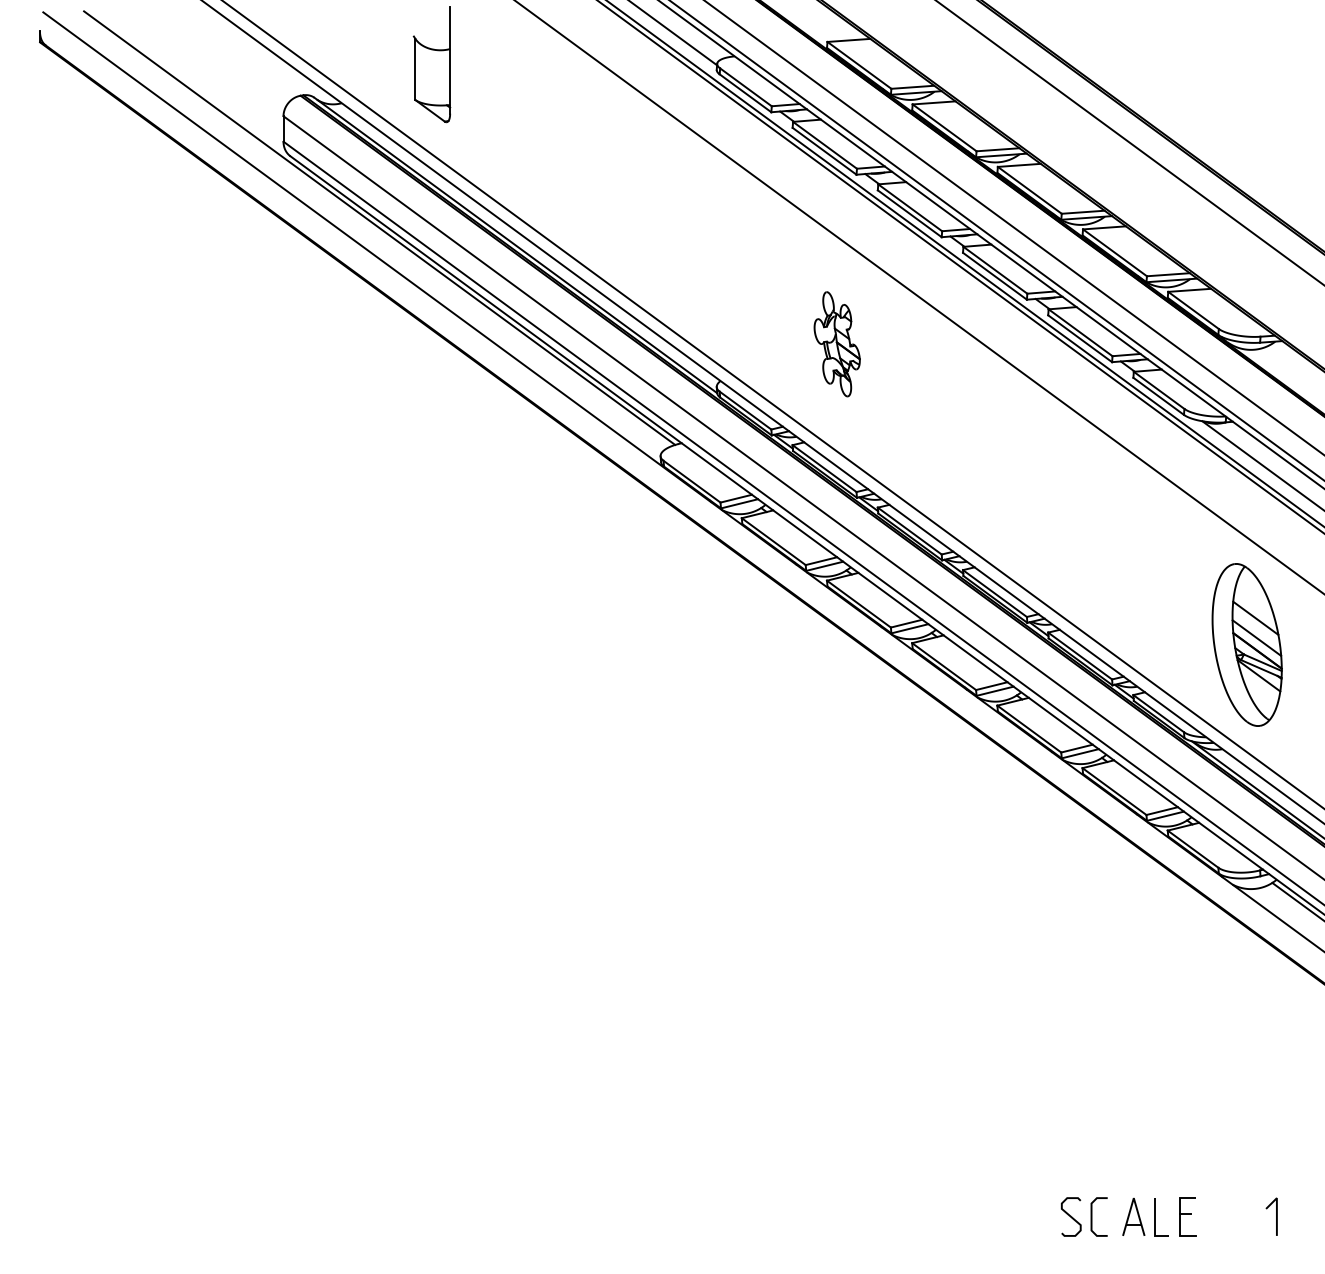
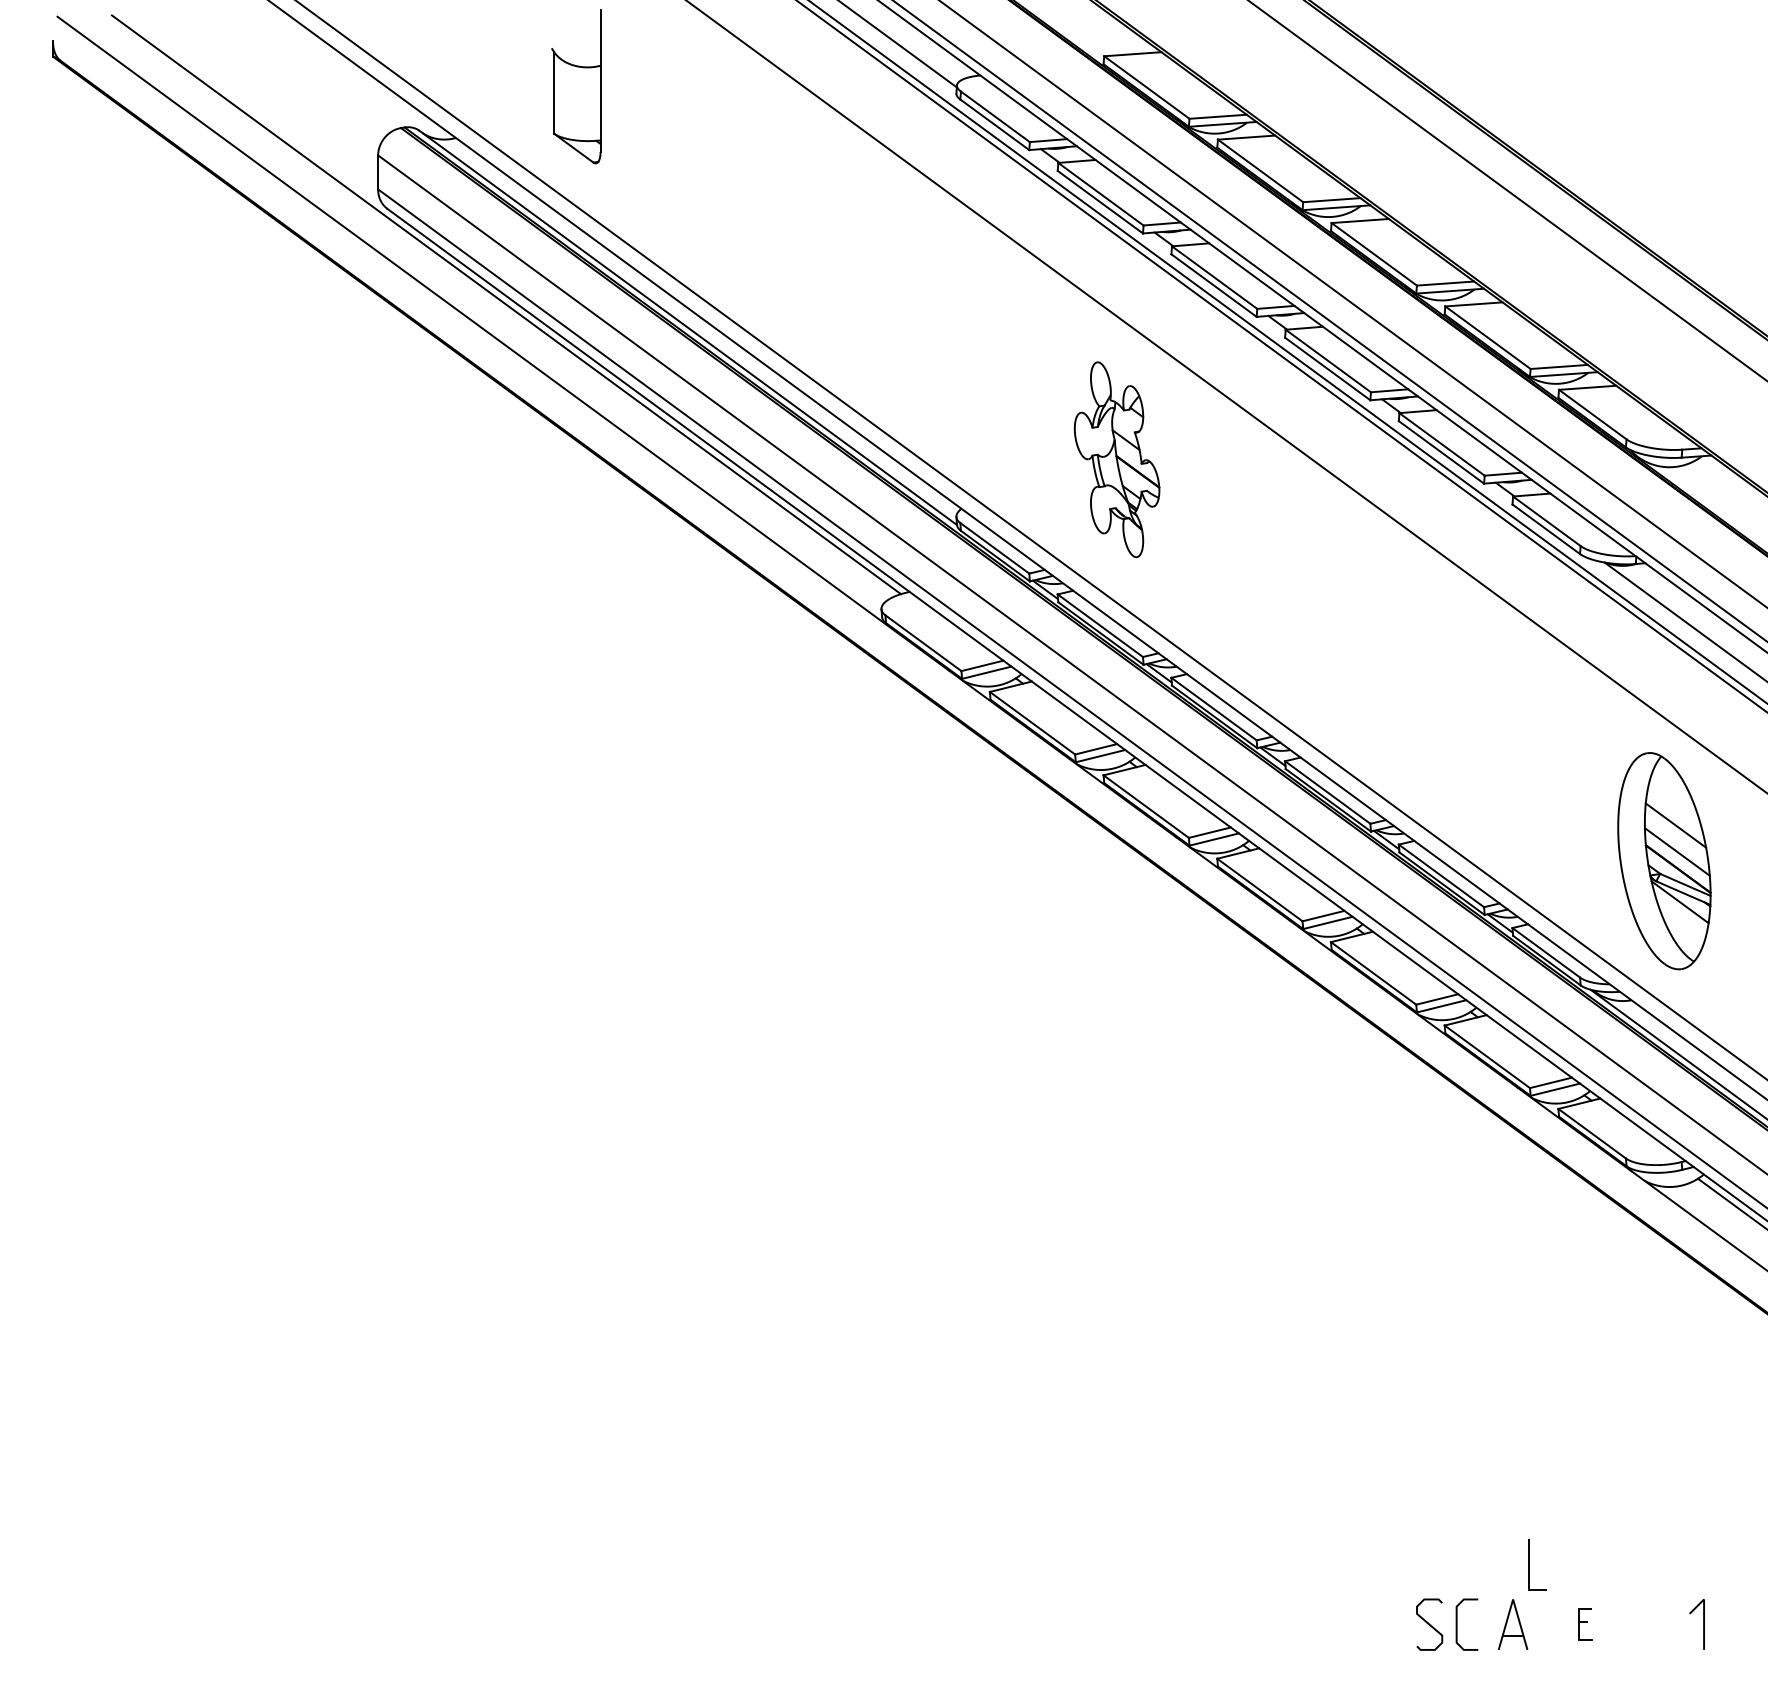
part: (837, 344) -> (1117, 459), size x1.4
line: (1155, 1216) -> (1529, 1564), moved
part: (1187, 1216) -> (1584, 1624), size x0.6

